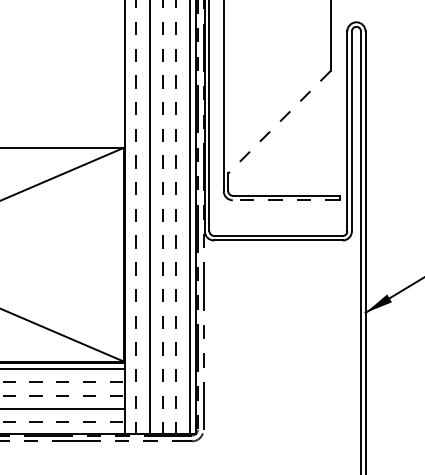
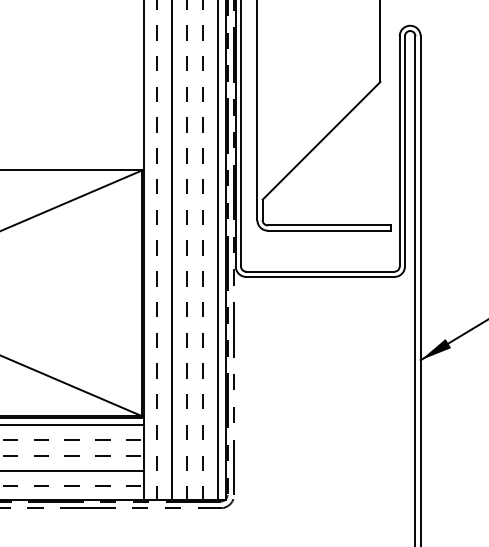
line: (279, 122) -> (321, 141), dashed -> solid
line: (285, 200) -> (328, 230), dashed -> solid

